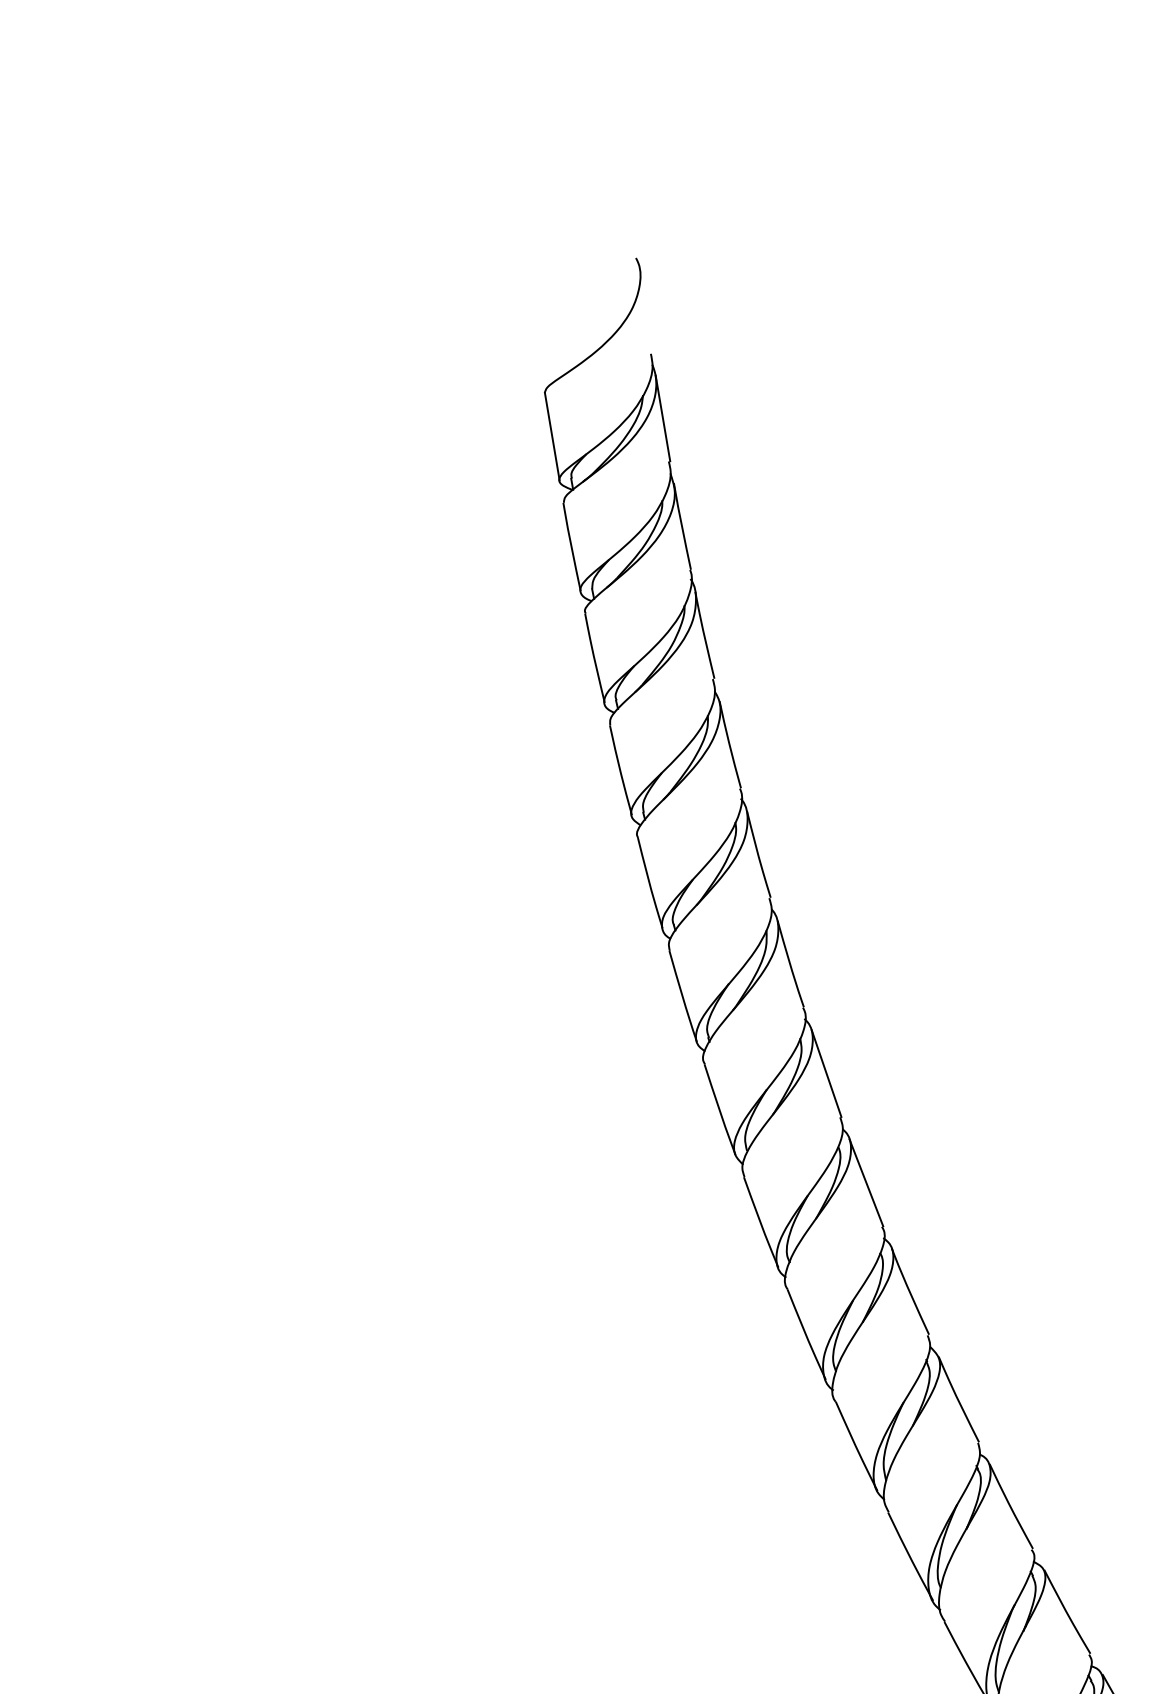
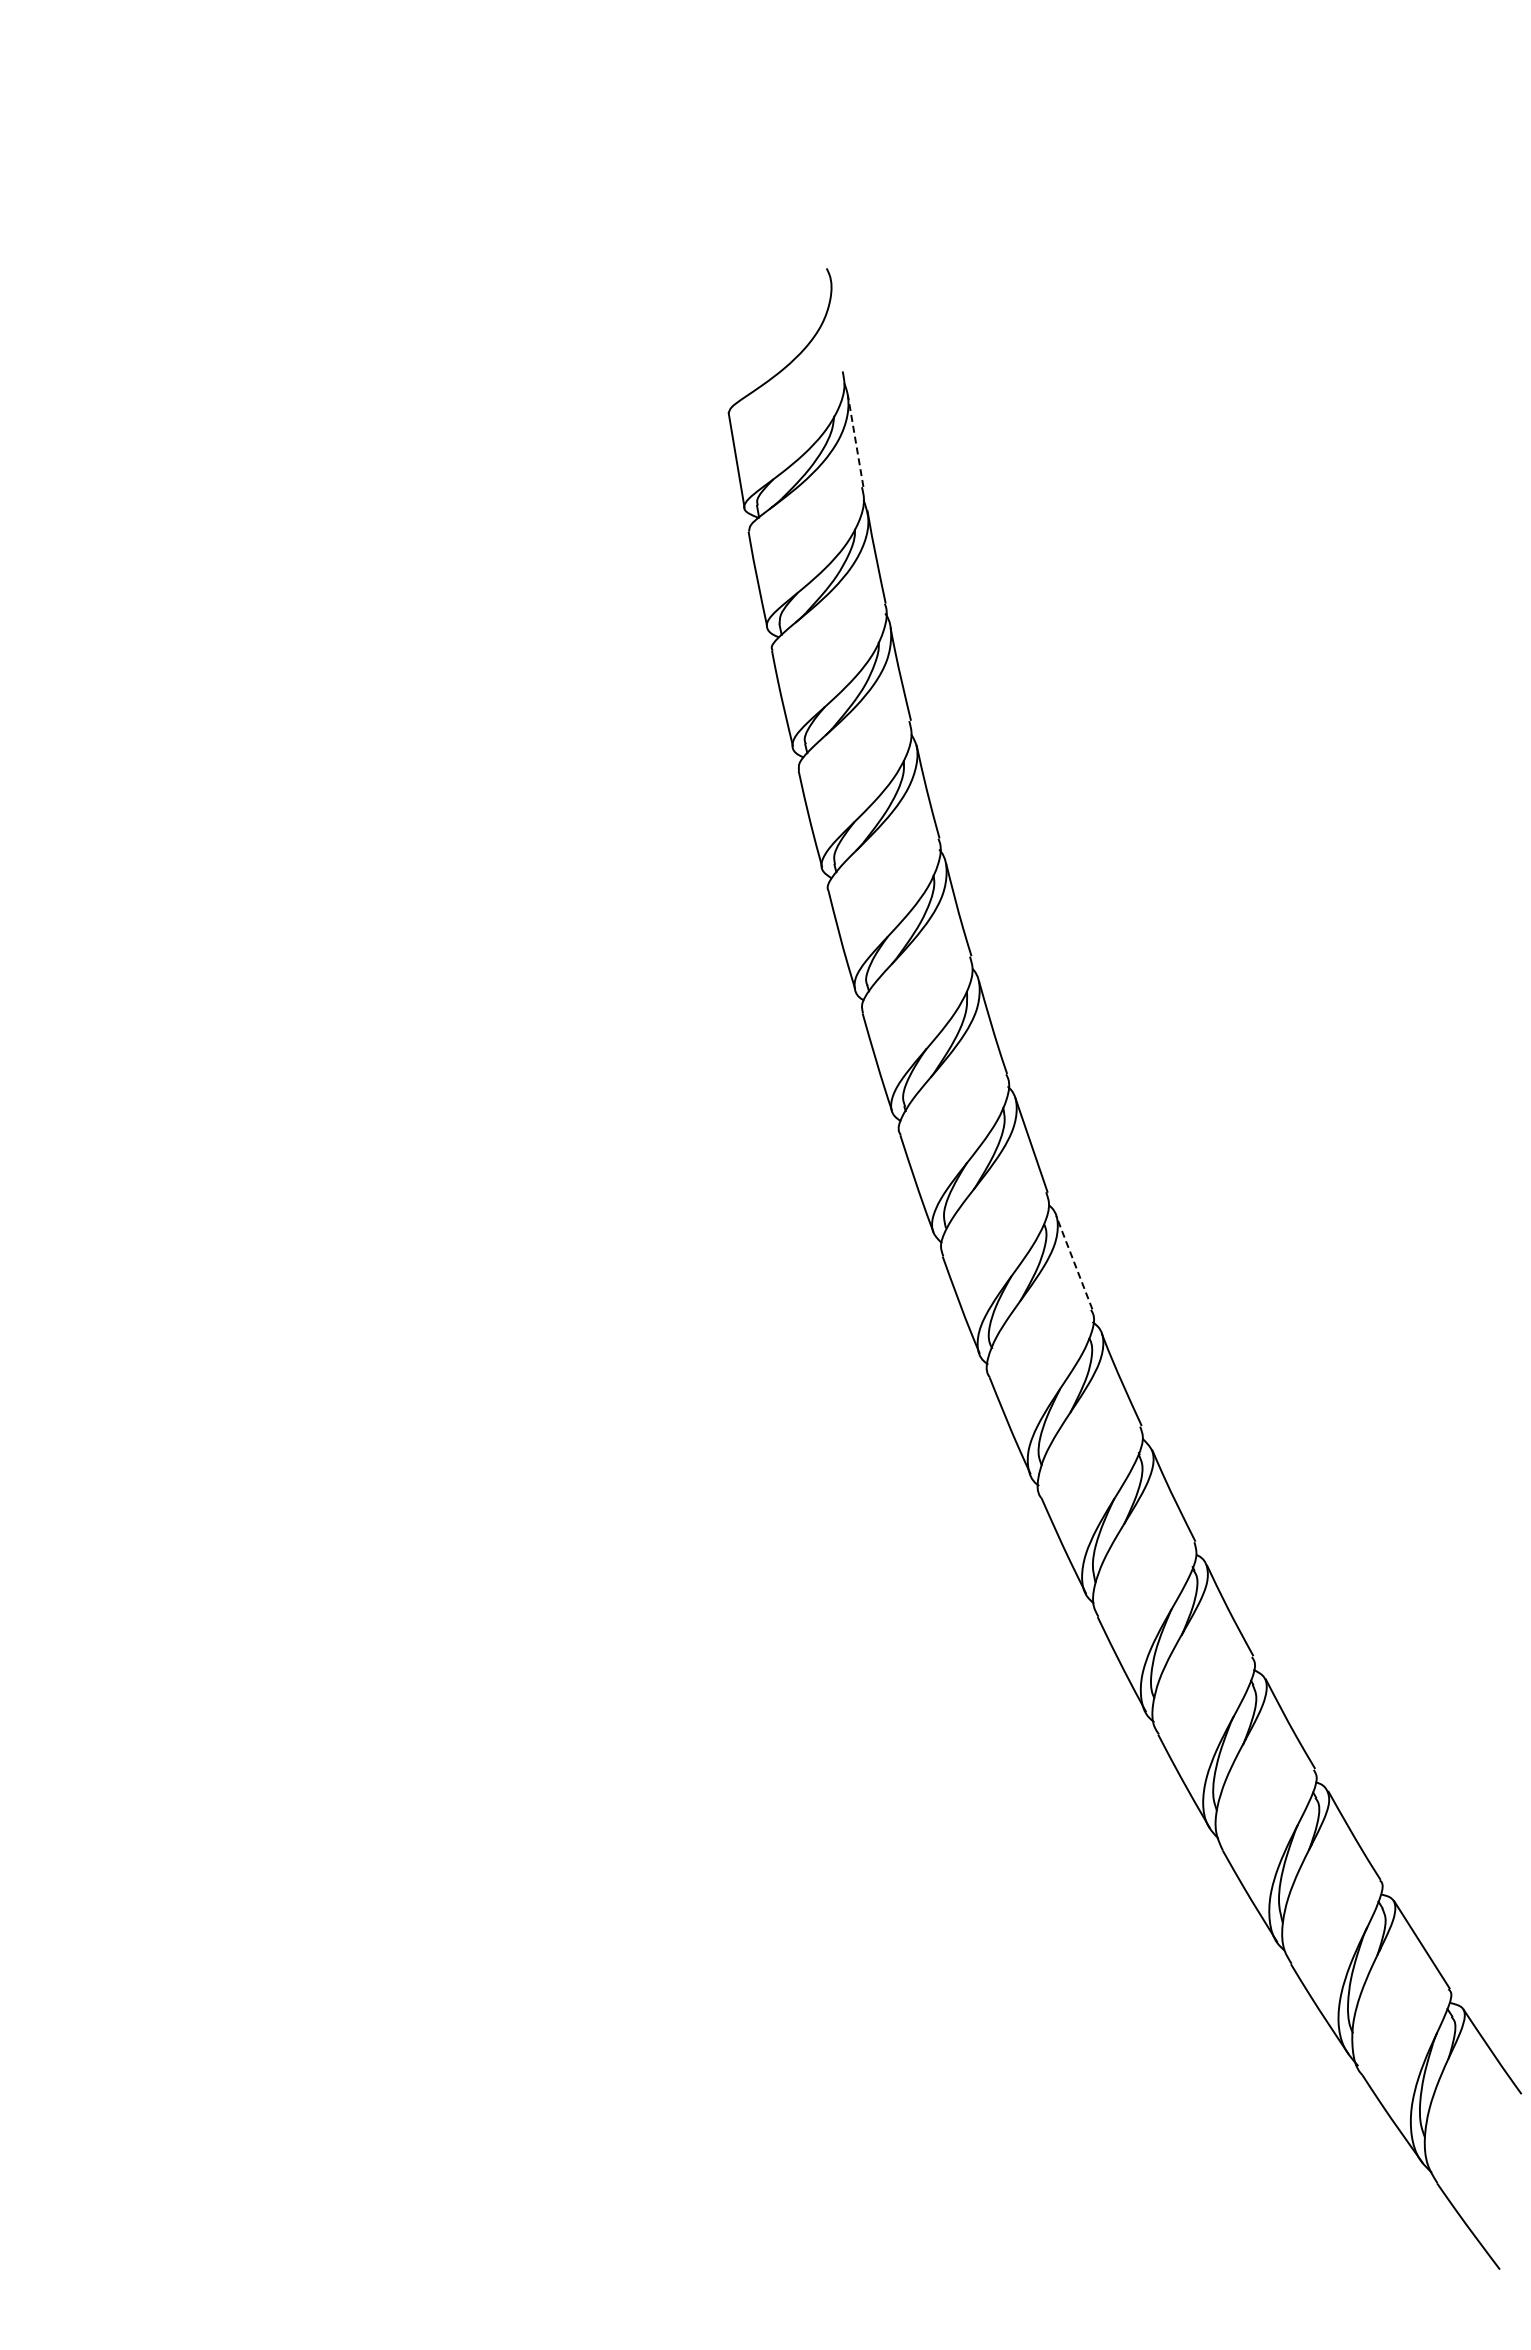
line: (662, 418) -> (855, 440), solid -> dashed
line: (866, 1182) -> (1074, 1262), solid -> dashed

